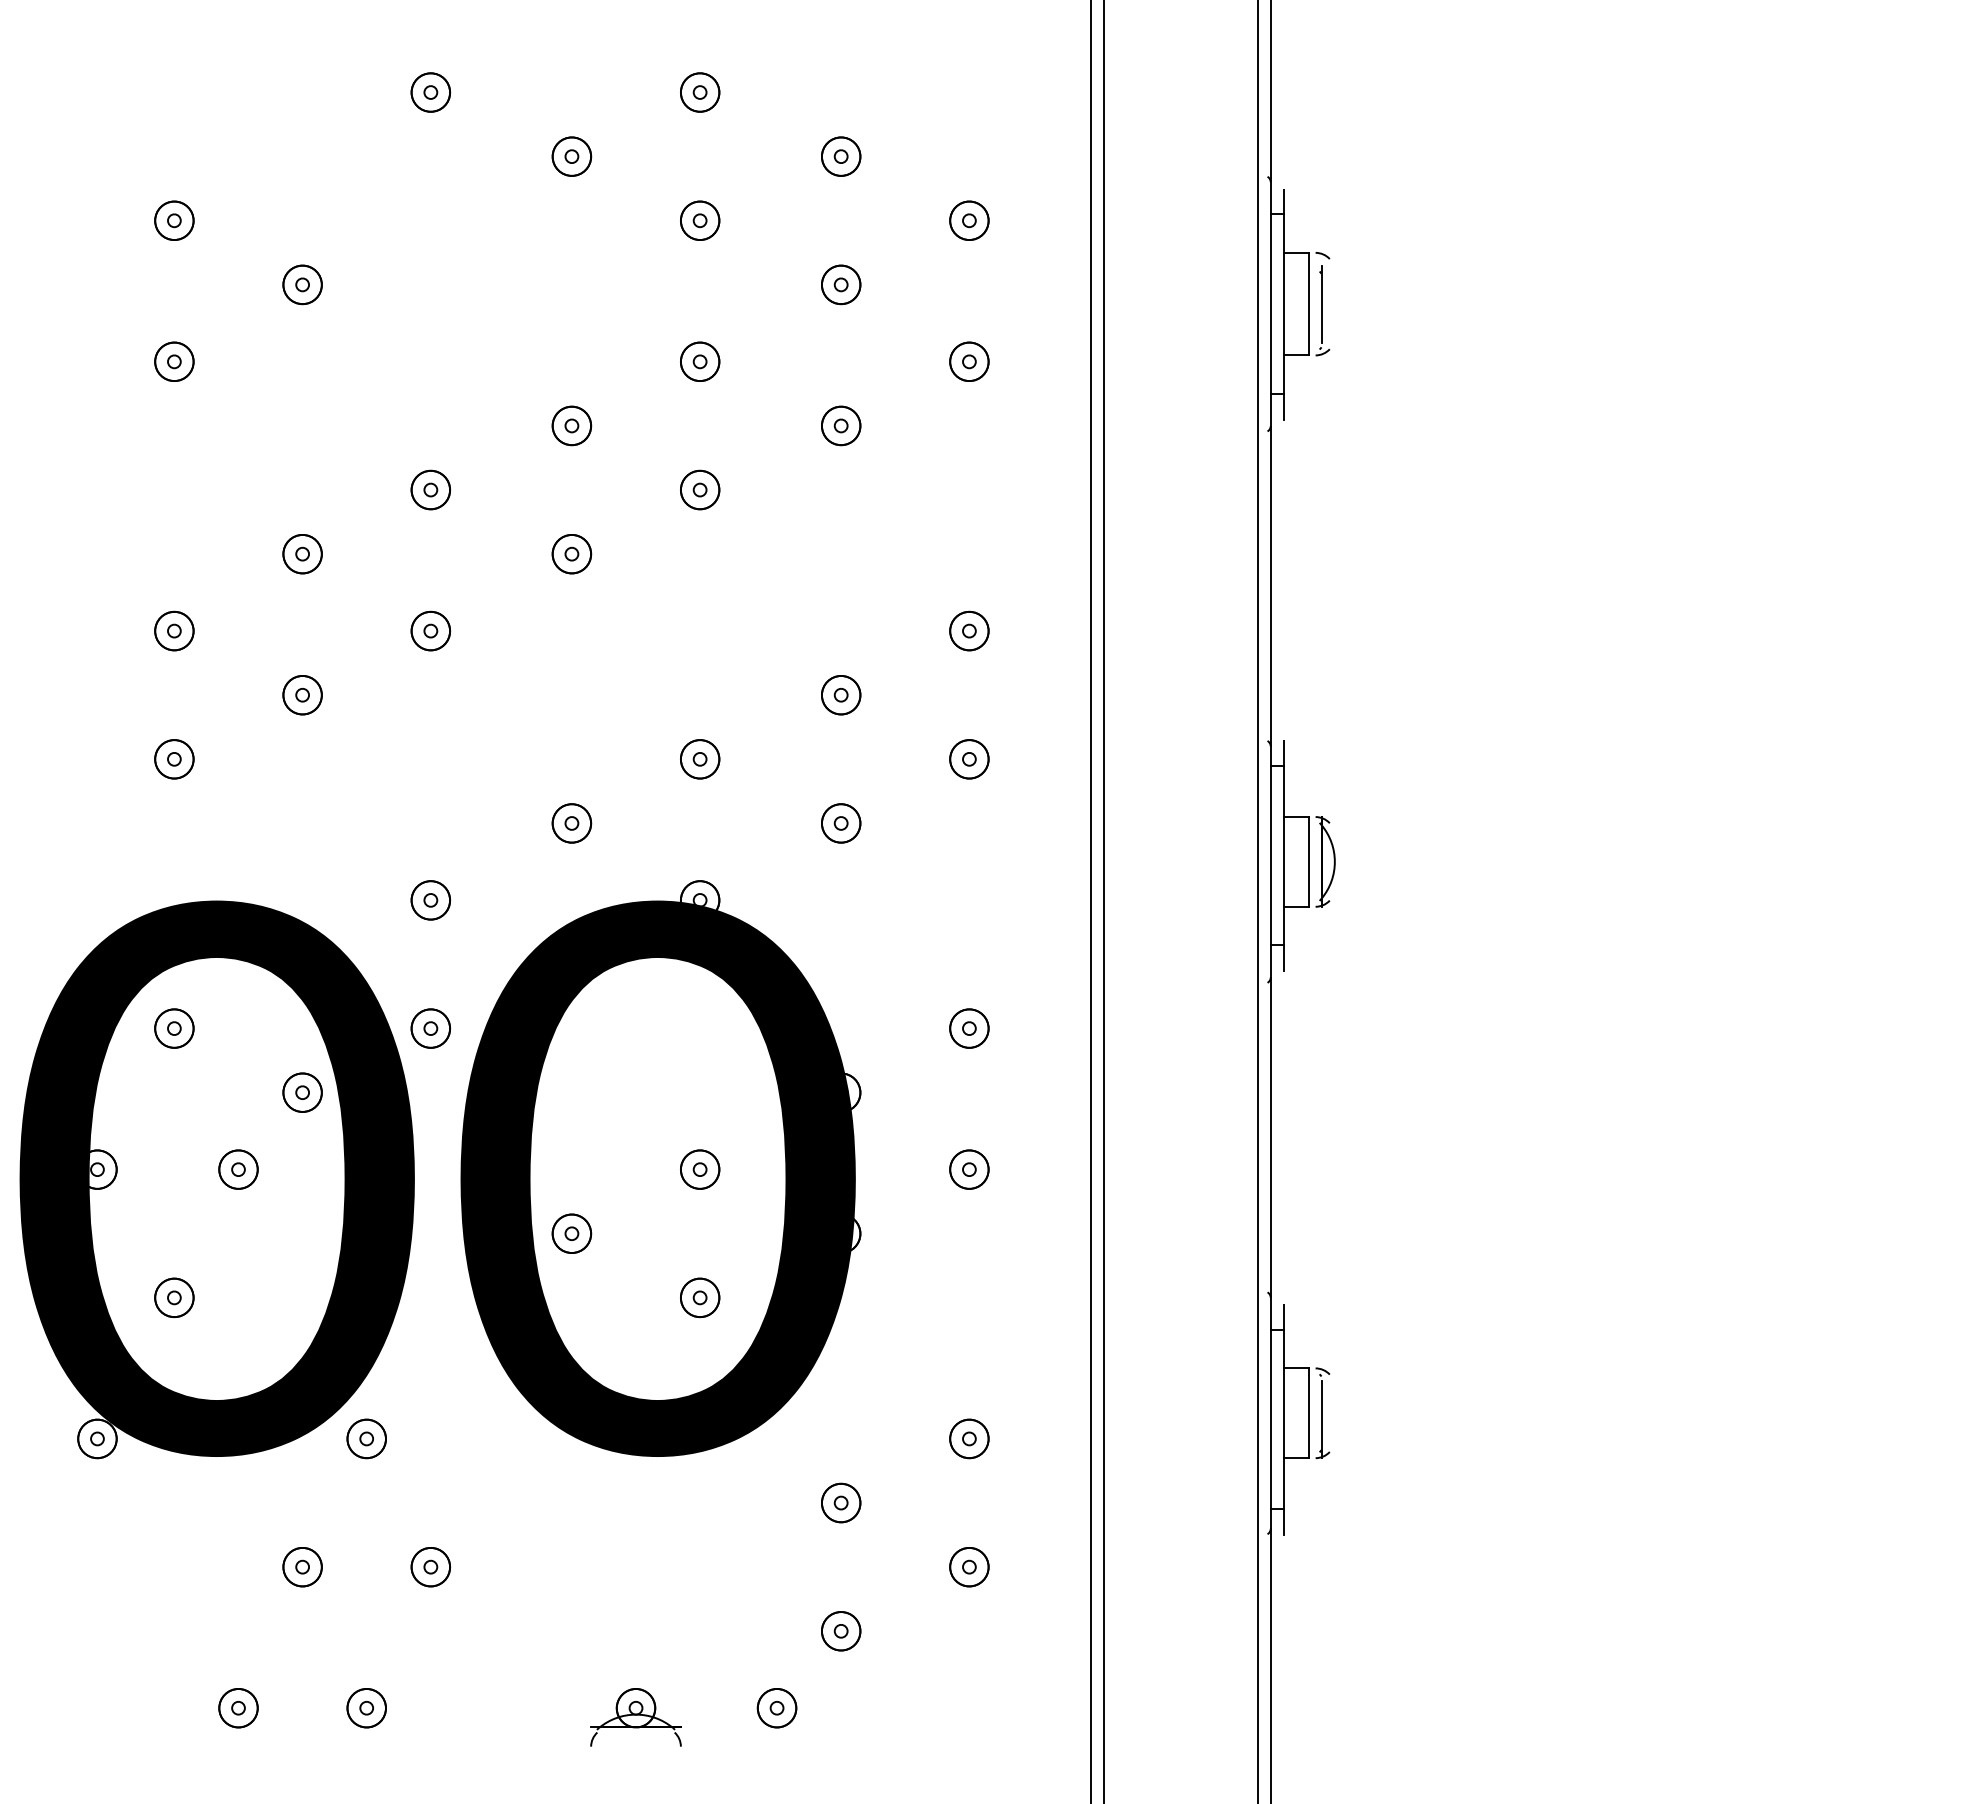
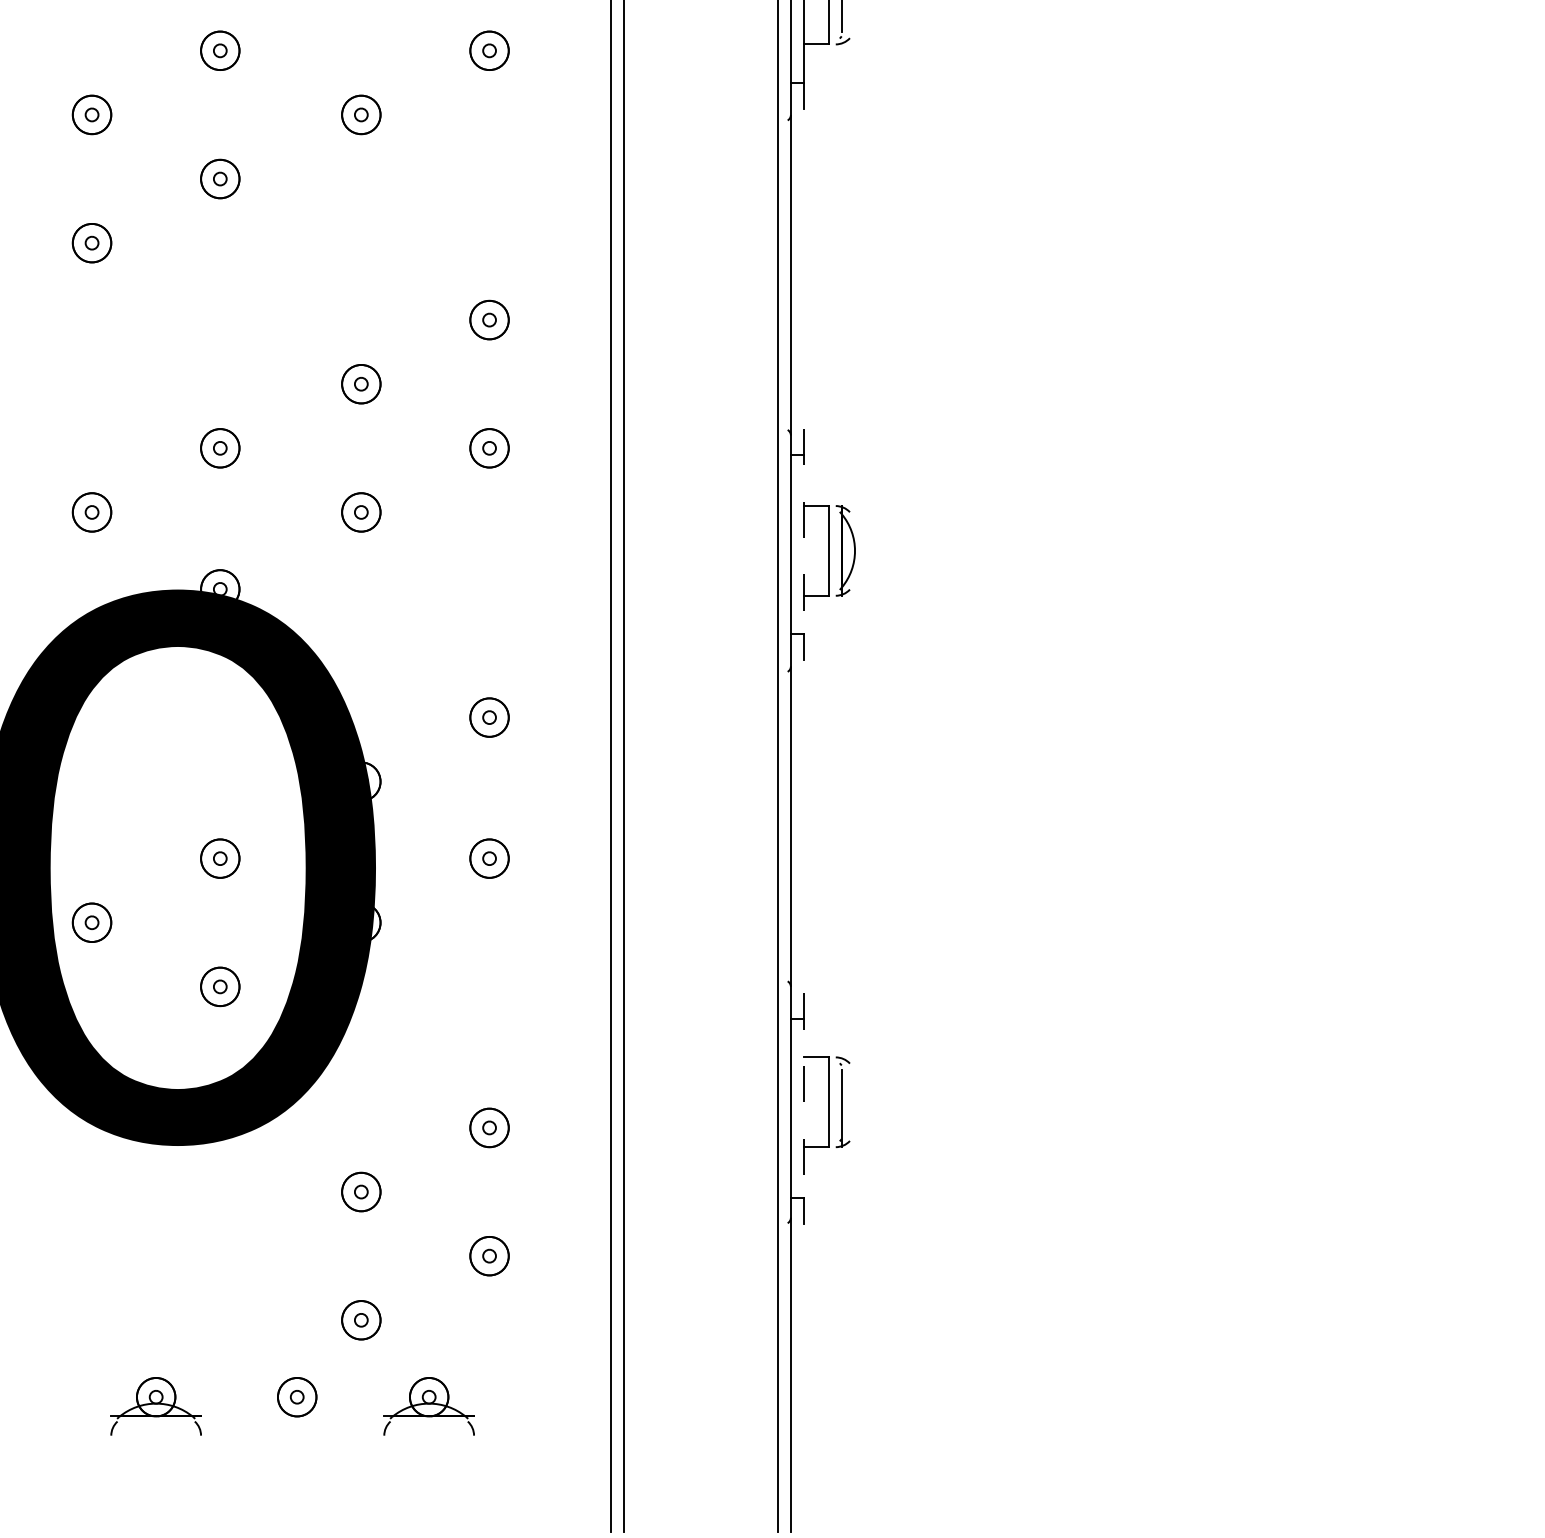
line: (1283, 842) -> (803, 531), solid -> dashed
line: (1283, 1406) -> (803, 1095), solid -> dashed
part: (908, 1717) -> (428, 1406), added

